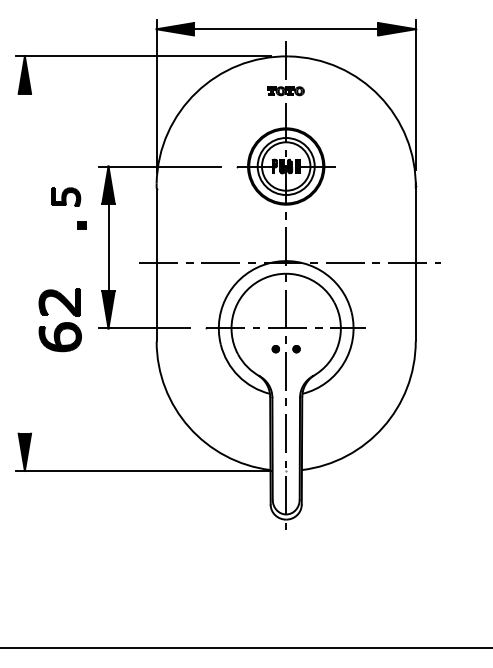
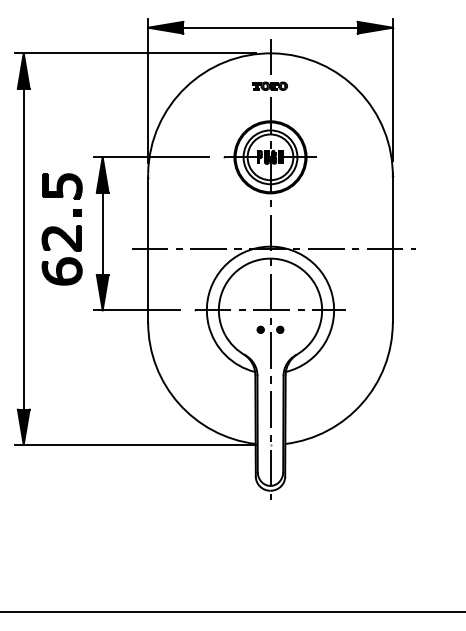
part: (65, 197) -> (62, 186), size x1.43
line: (24, 263) -> (23, 248), added
part: (59, 320) -> (61, 255), moved

